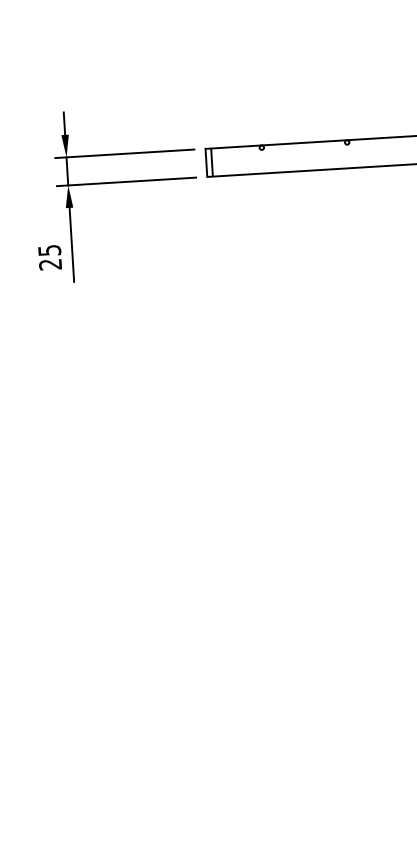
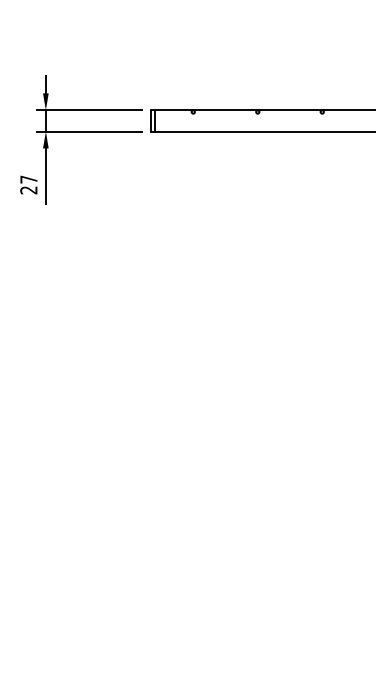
text: (49, 250) -> (28, 179), 25 -> 27

